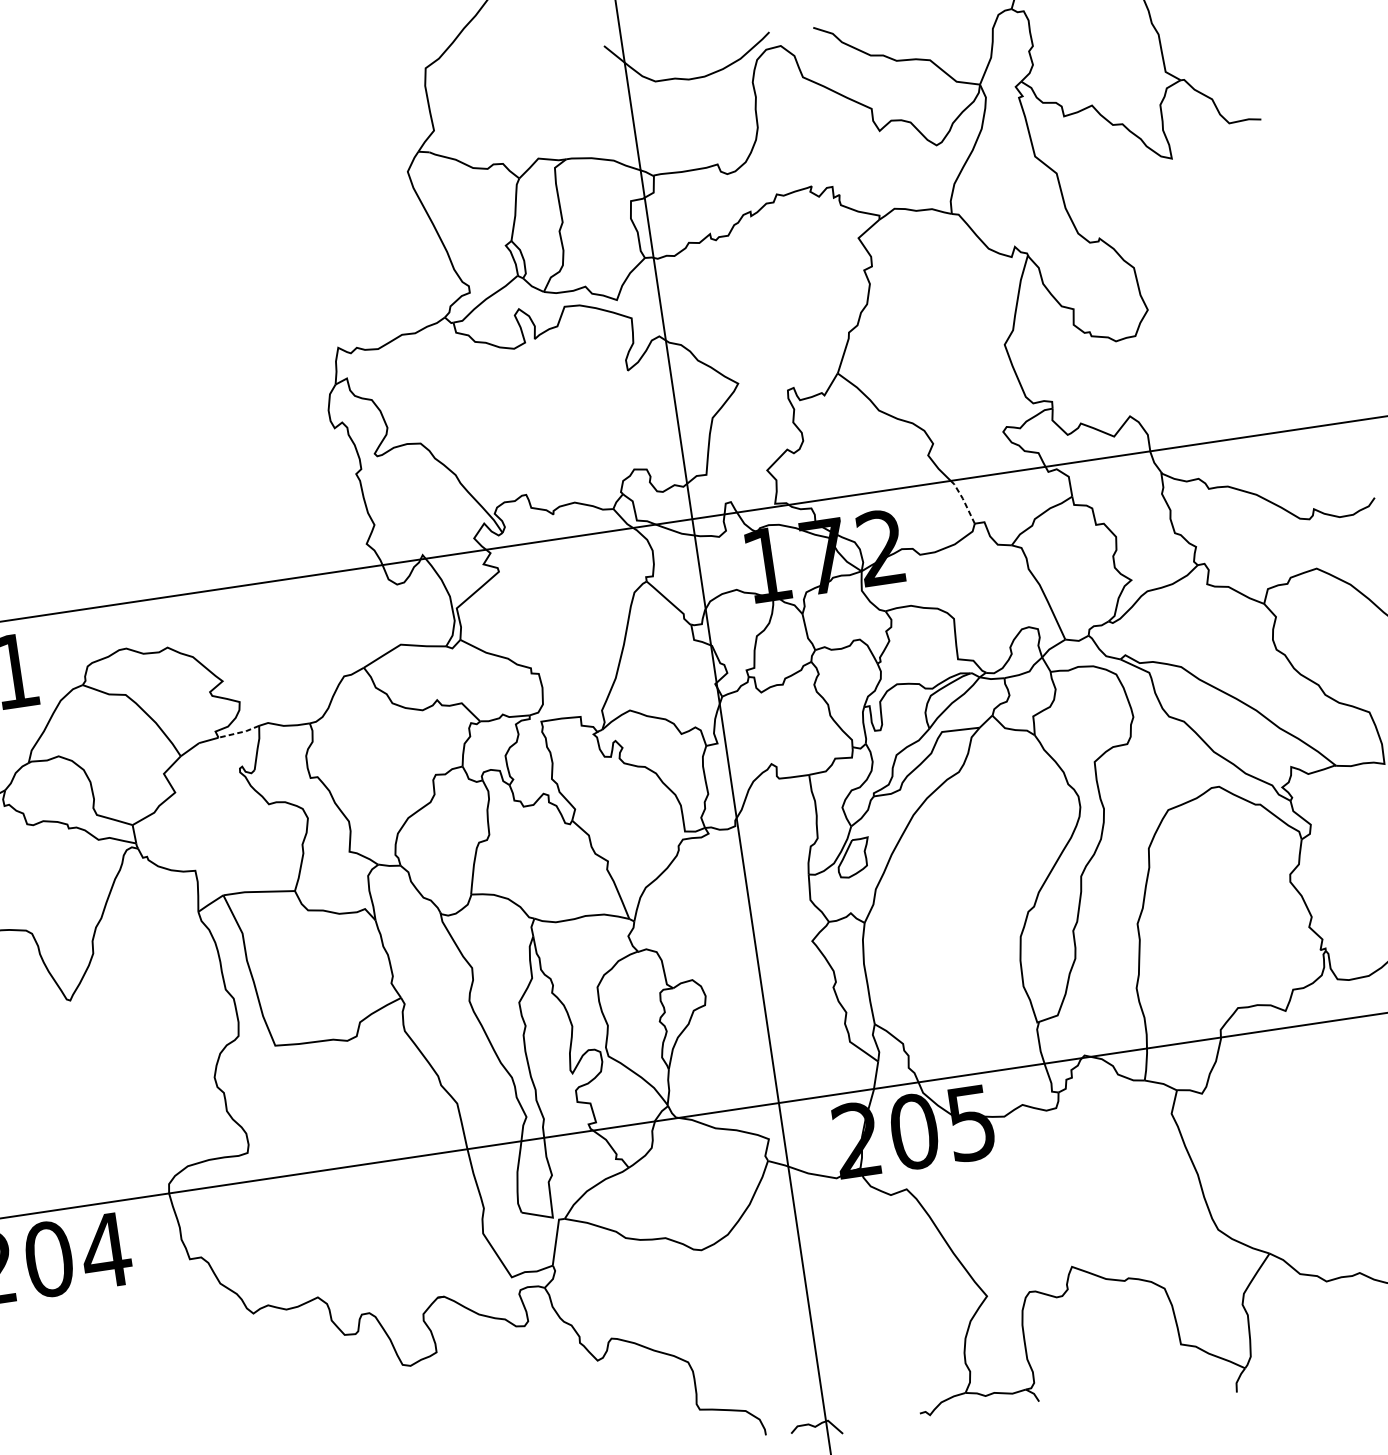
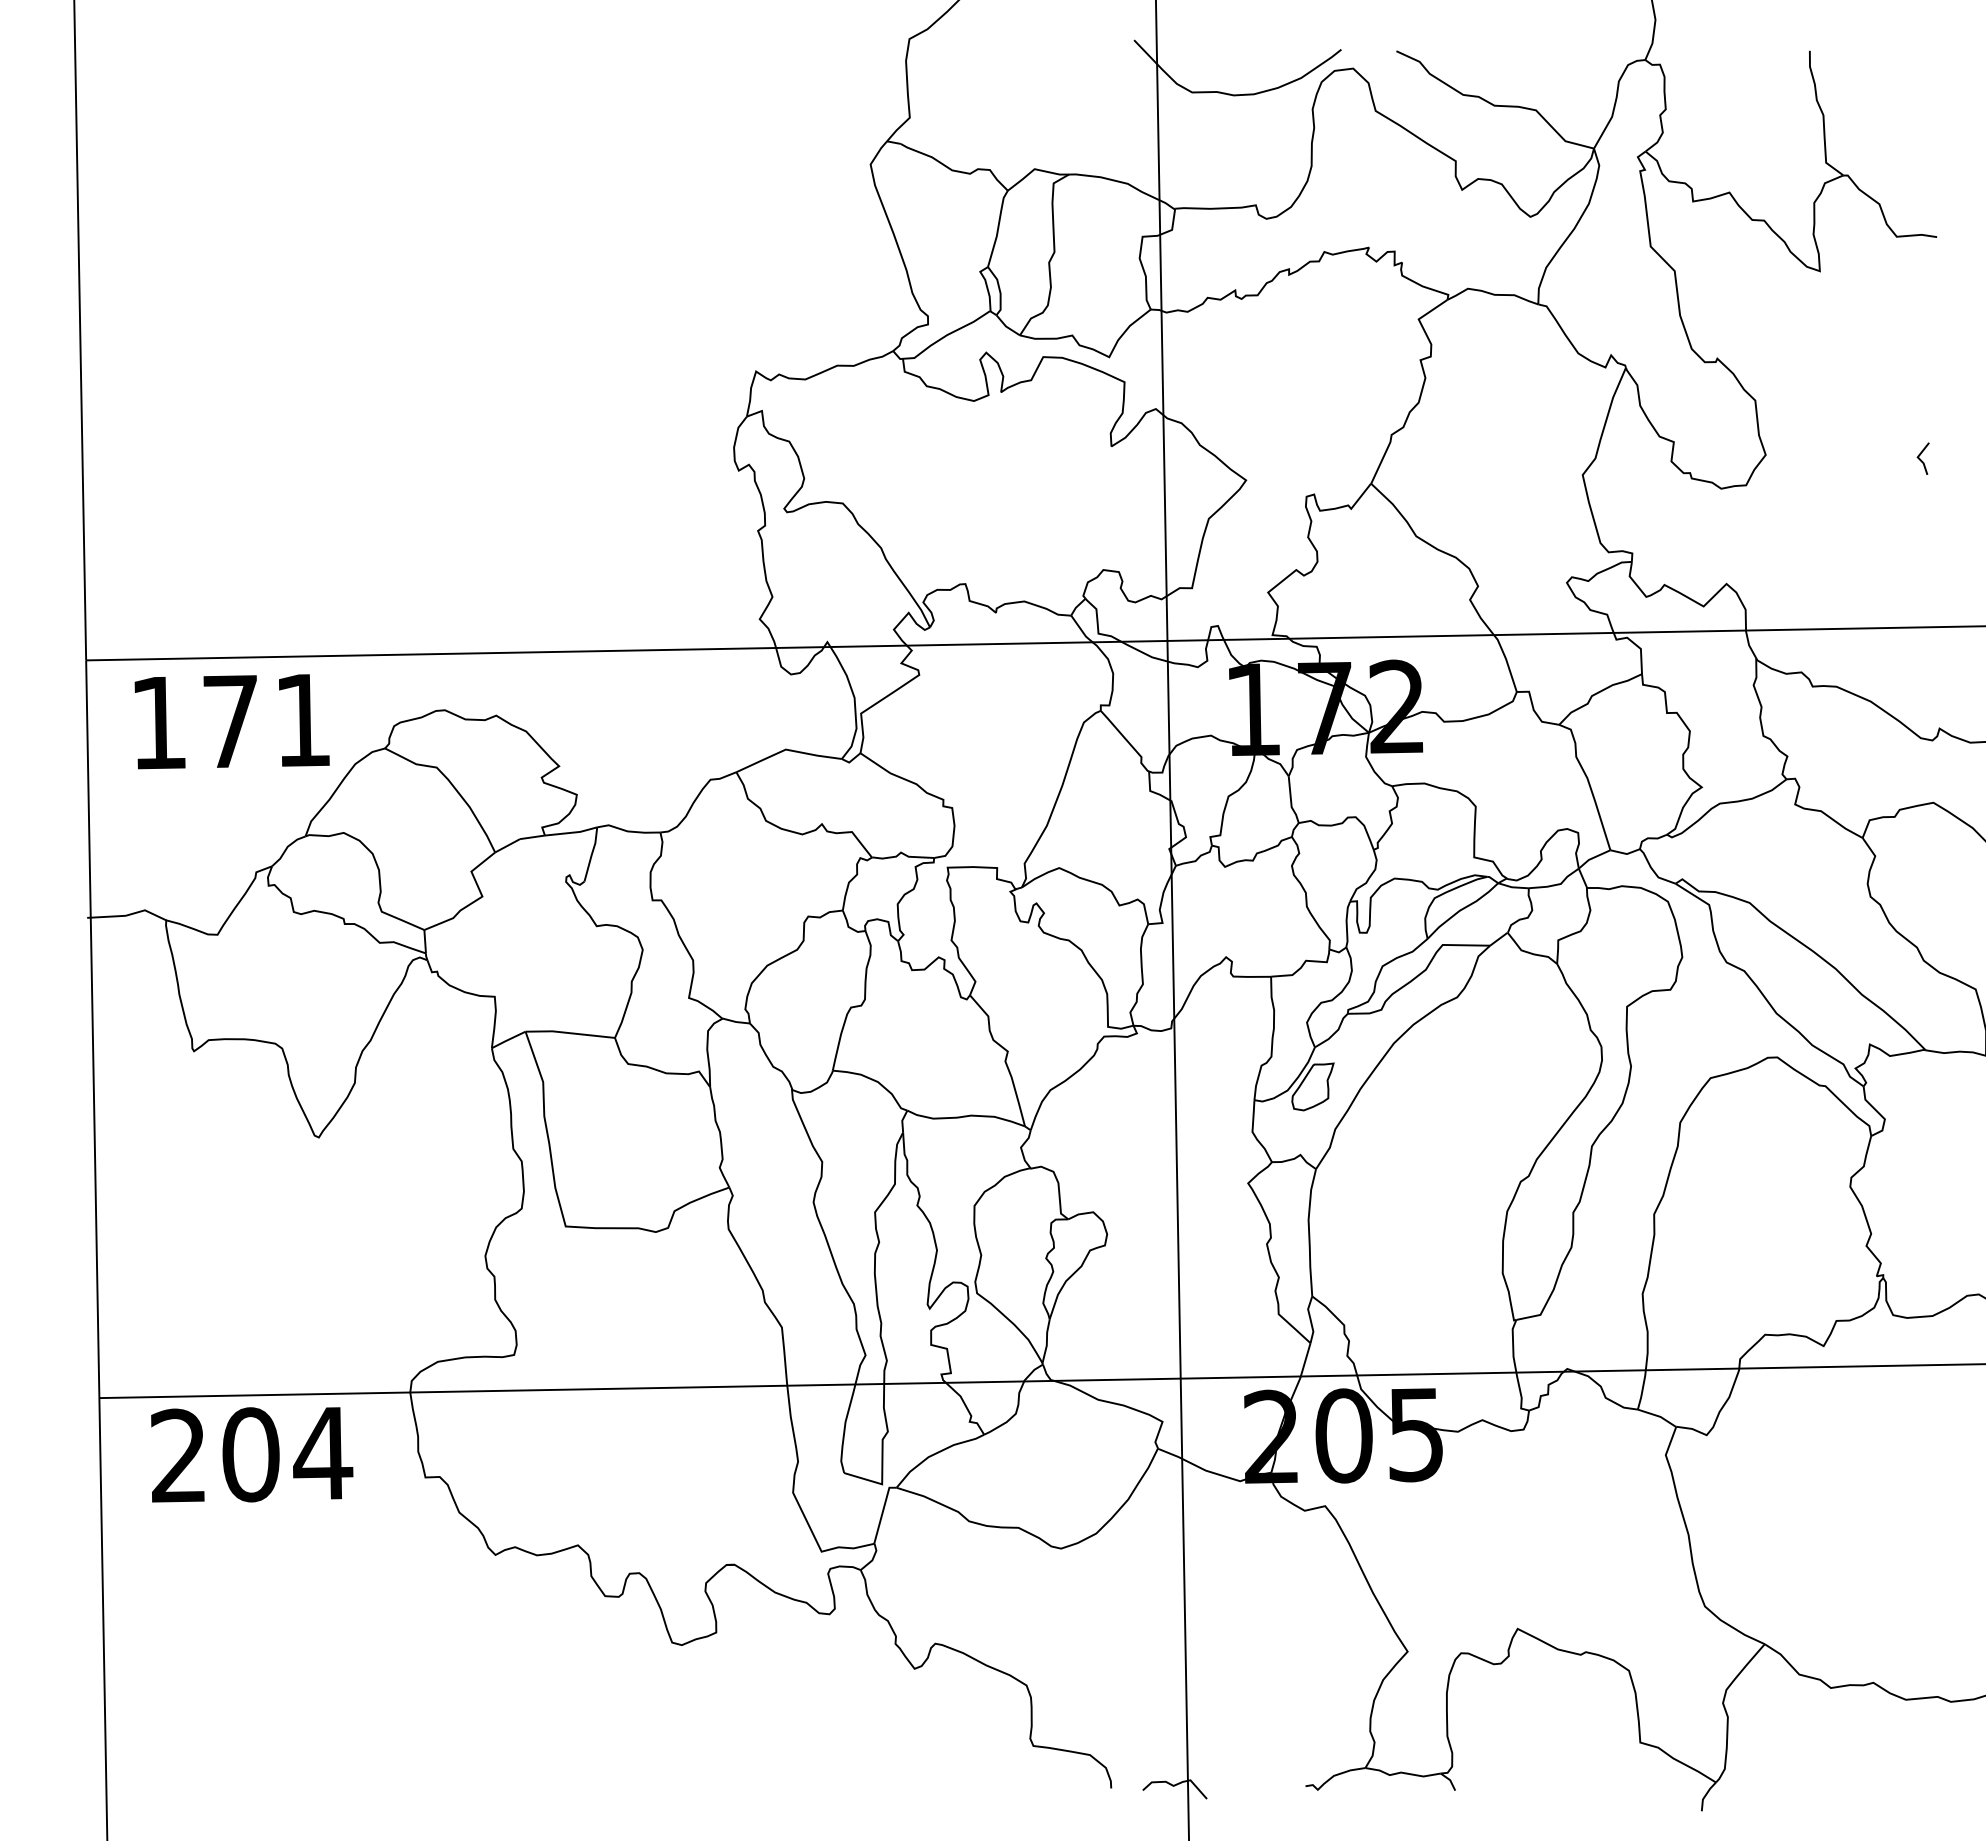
line: (1271, 297) -> (1921, 459), added
line: (963, 500) -> (1506, 661), dashed -> solid
line: (239, 732) -> (571, 832), dashed -> solid

